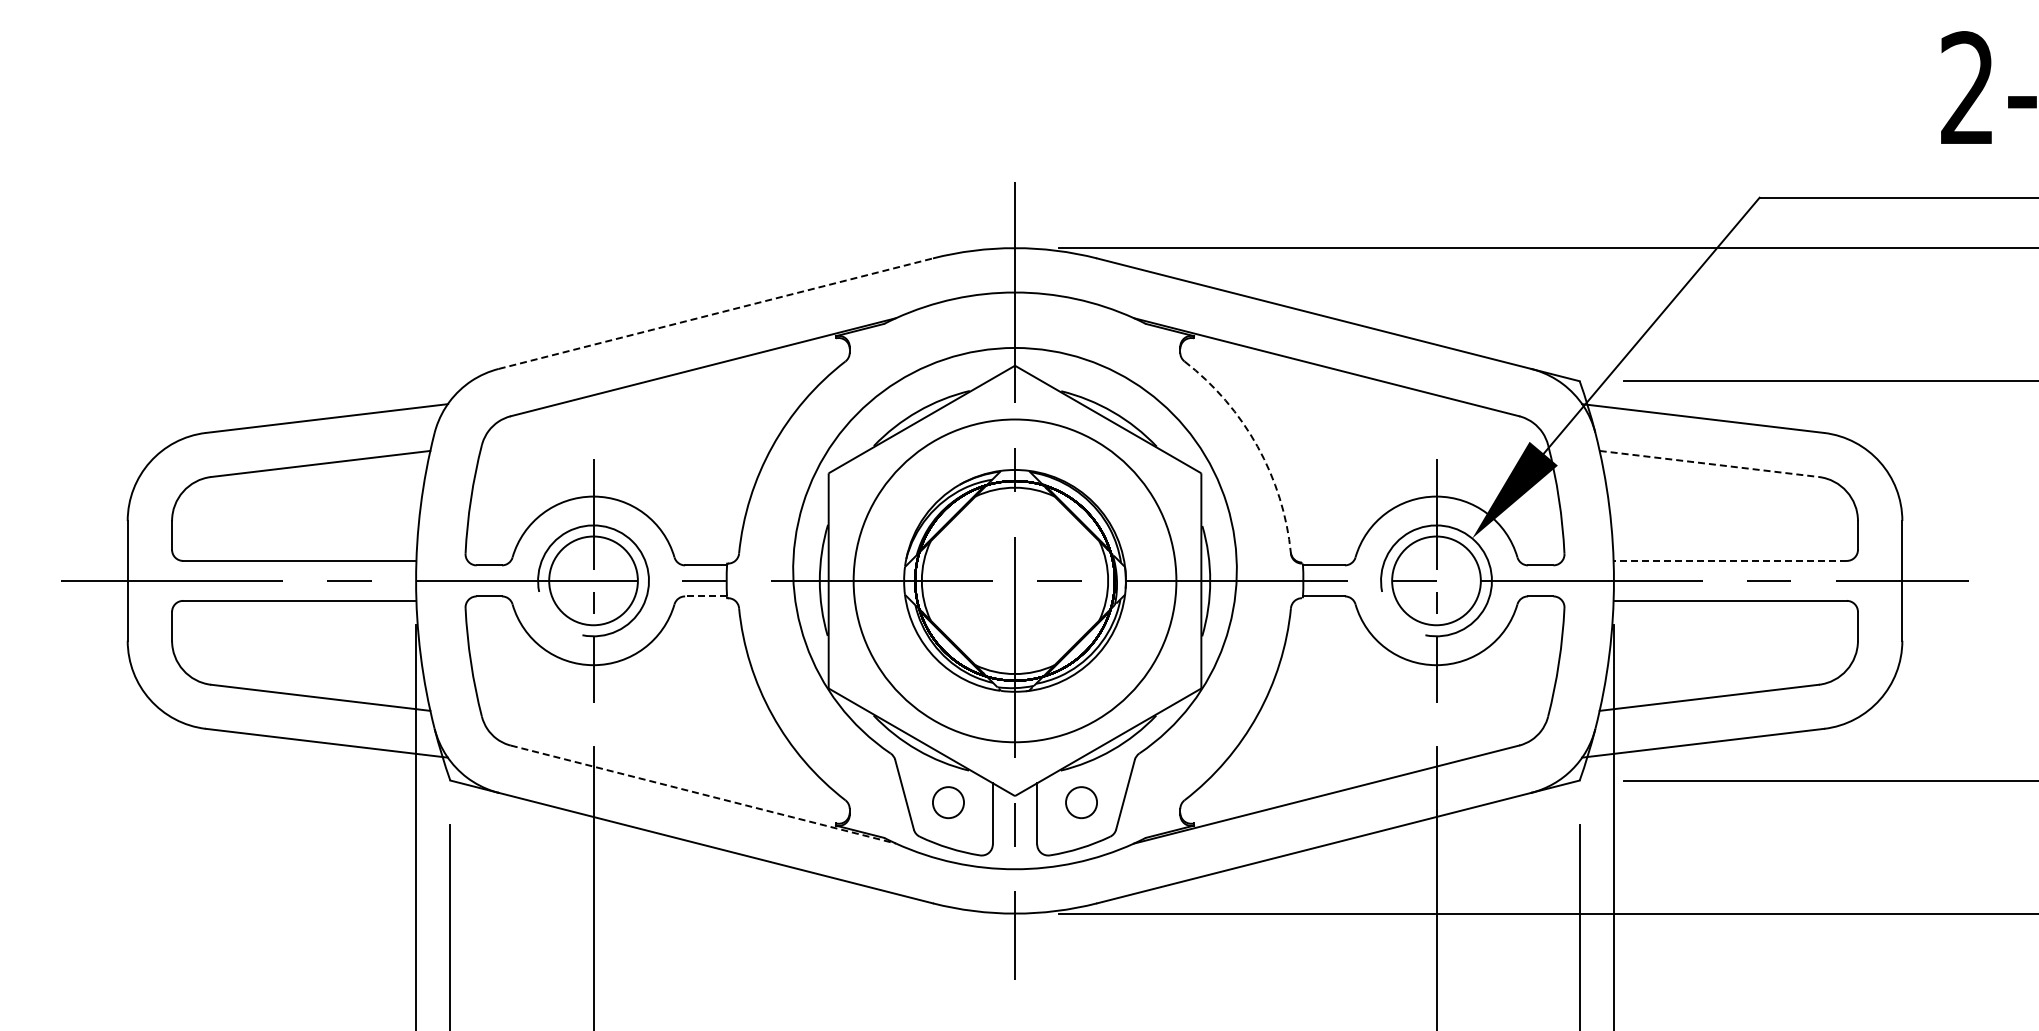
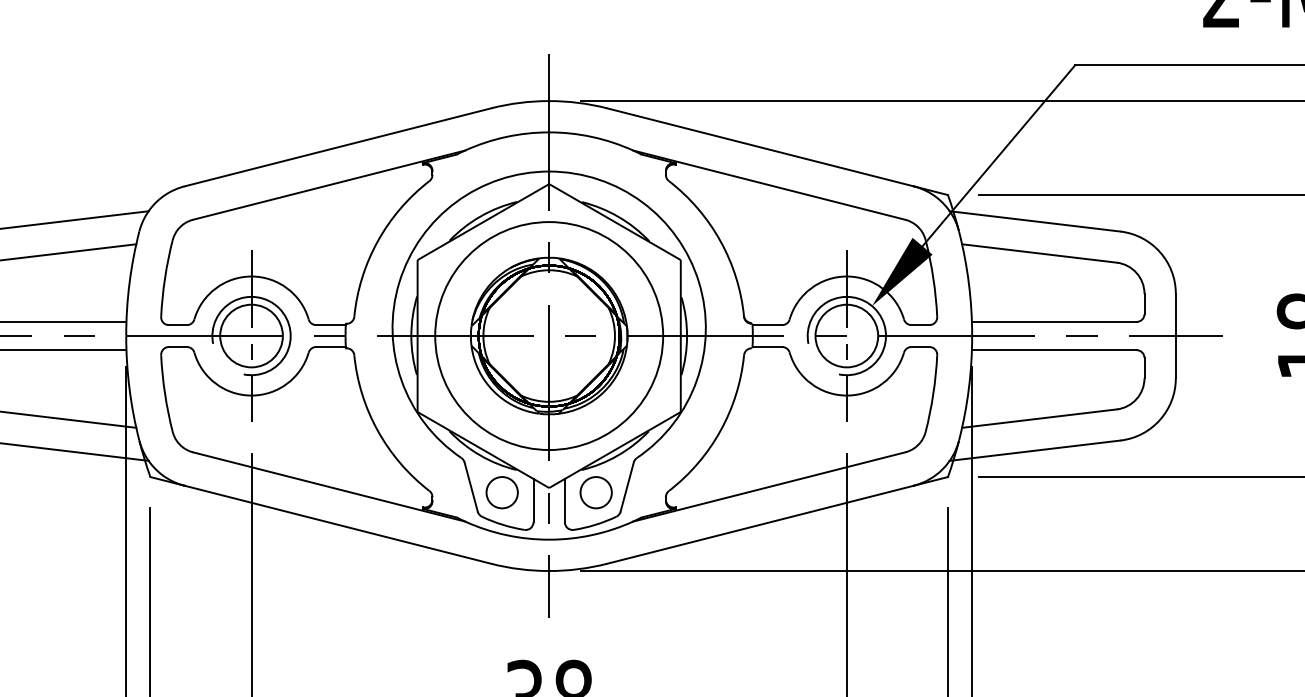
line: (716, 313) -> (338, 147), dashed -> solid
arc: (1257, 446) -> (720, 241), dashed -> solid
line: (1709, 464) -> (1039, 253), dashed -> solid
line: (1730, 560) -> (1054, 321), dashed -> solid
line: (706, 596) -> (331, 347), dashed -> solid
line: (703, 794) -> (329, 486), dashed -> solid
circle: (948, 802) -> (502, 492), size x1.43
circle: (1081, 802) -> (596, 492), size x1.43

